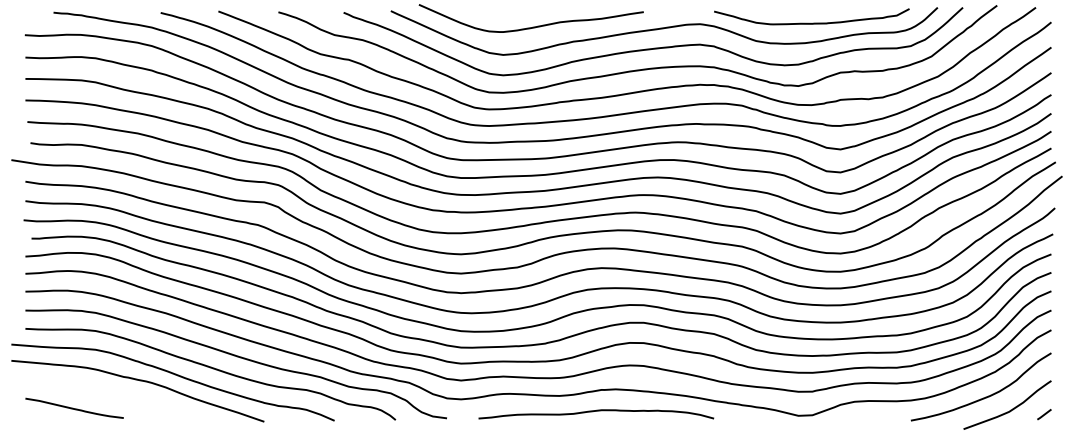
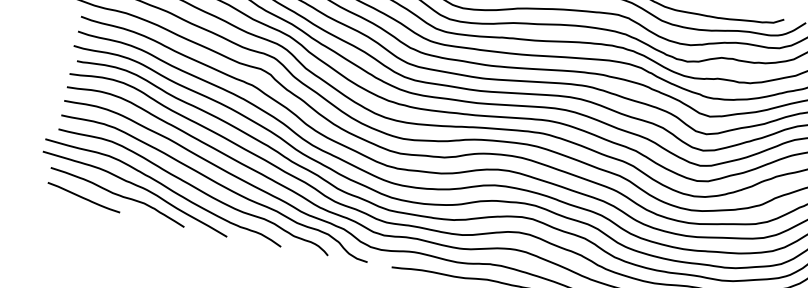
curve: (116, 397) -> (117, 195), added

